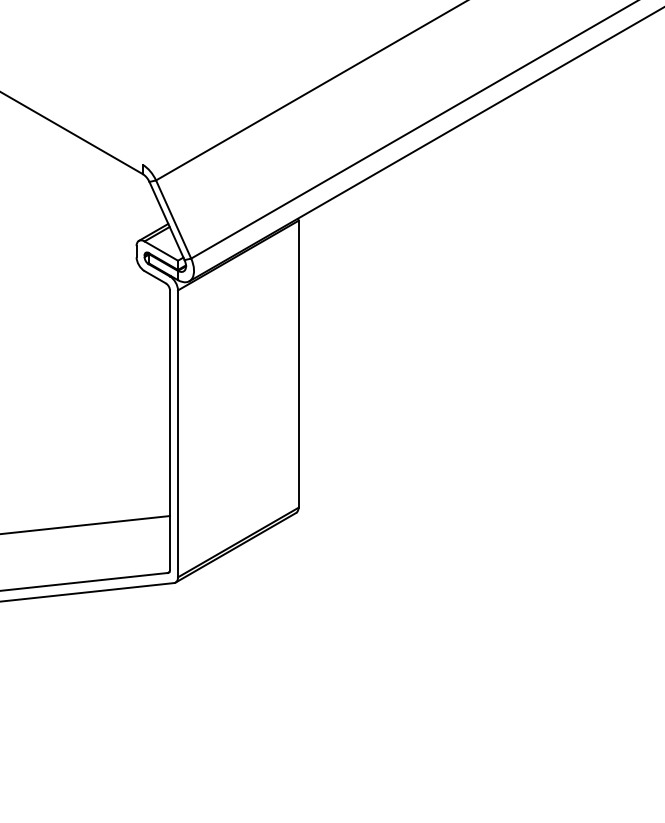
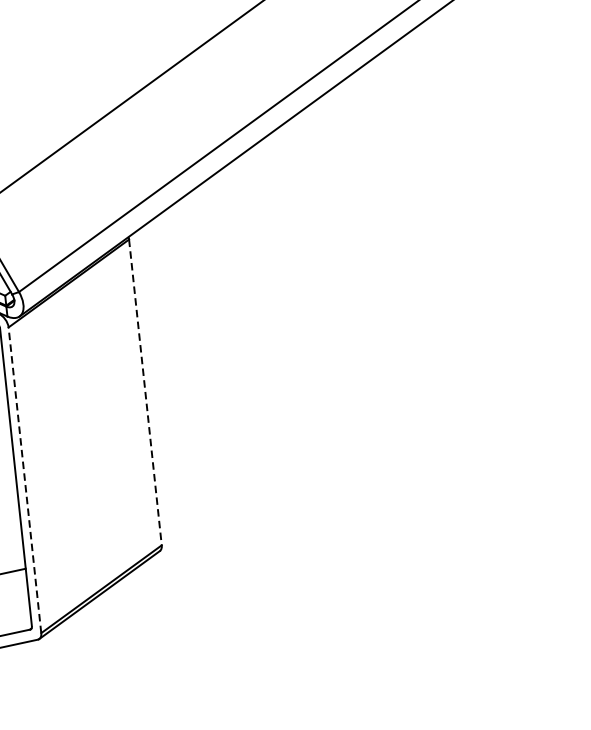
line: (298, 364) -> (145, 392), solid -> dashed
line: (178, 433) -> (25, 479), solid -> dashed

